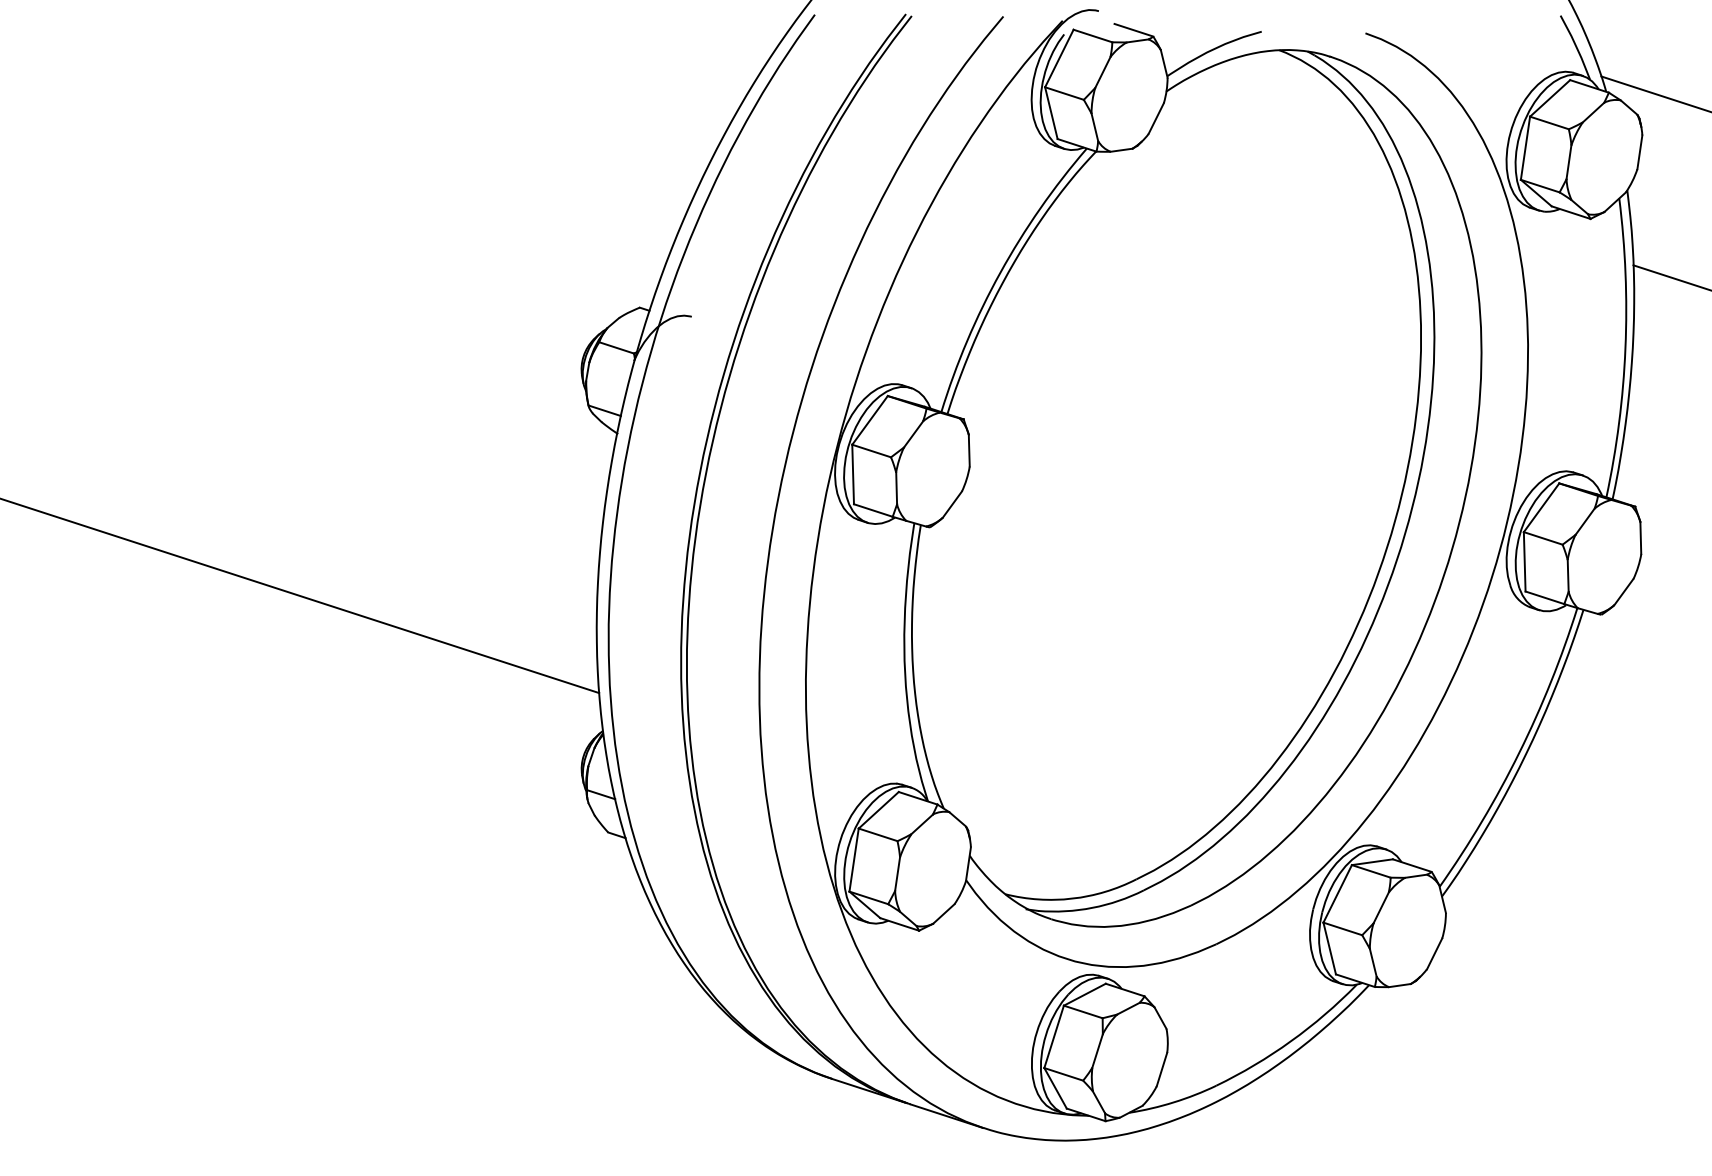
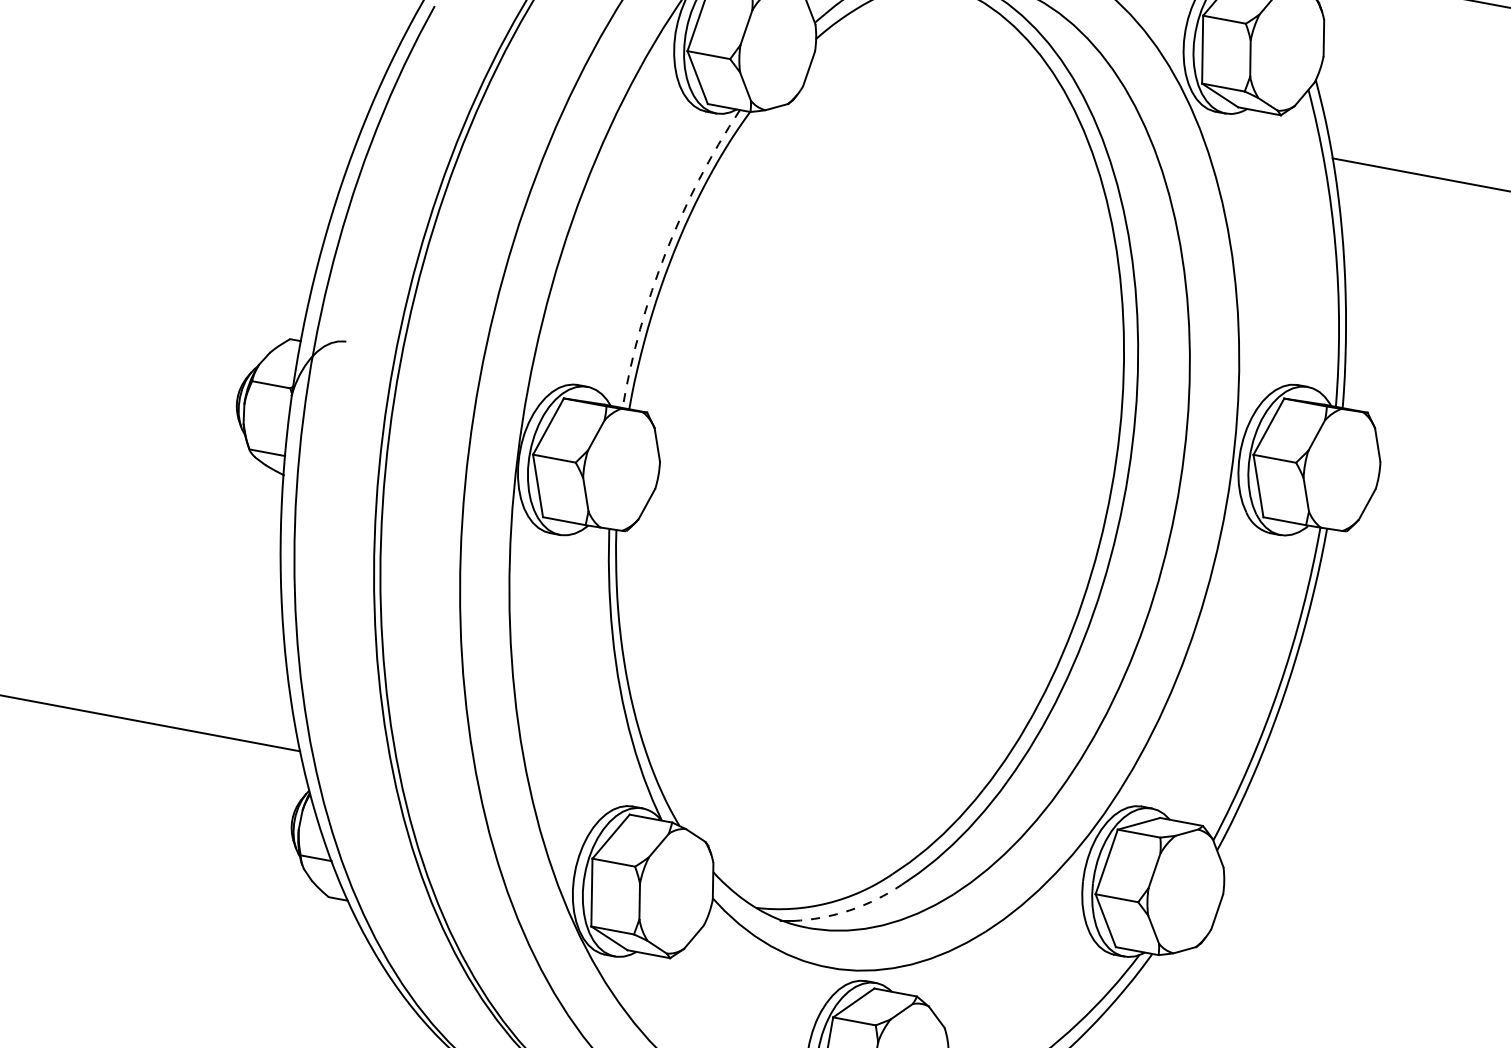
arc: (1000, 272) -> (665, 252), solid -> dashed
arc: (1092, 907) -> (849, 909), solid -> dashed

